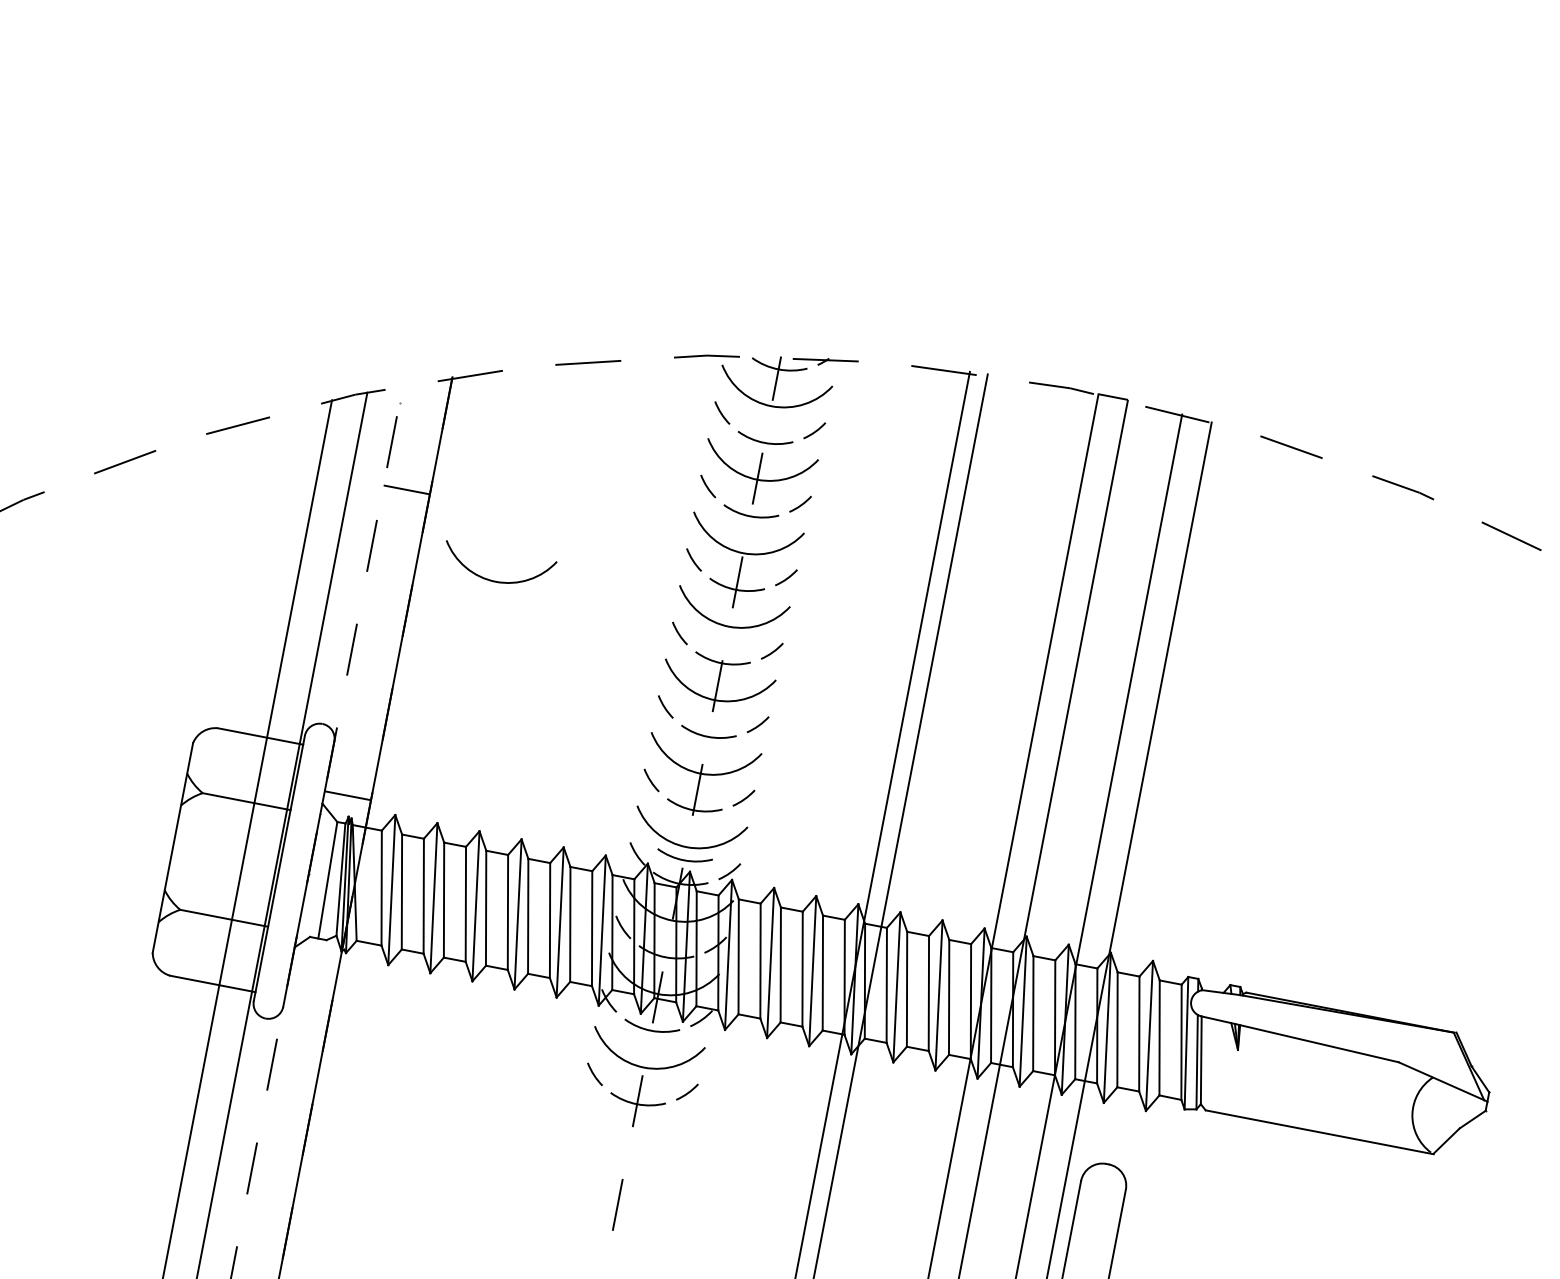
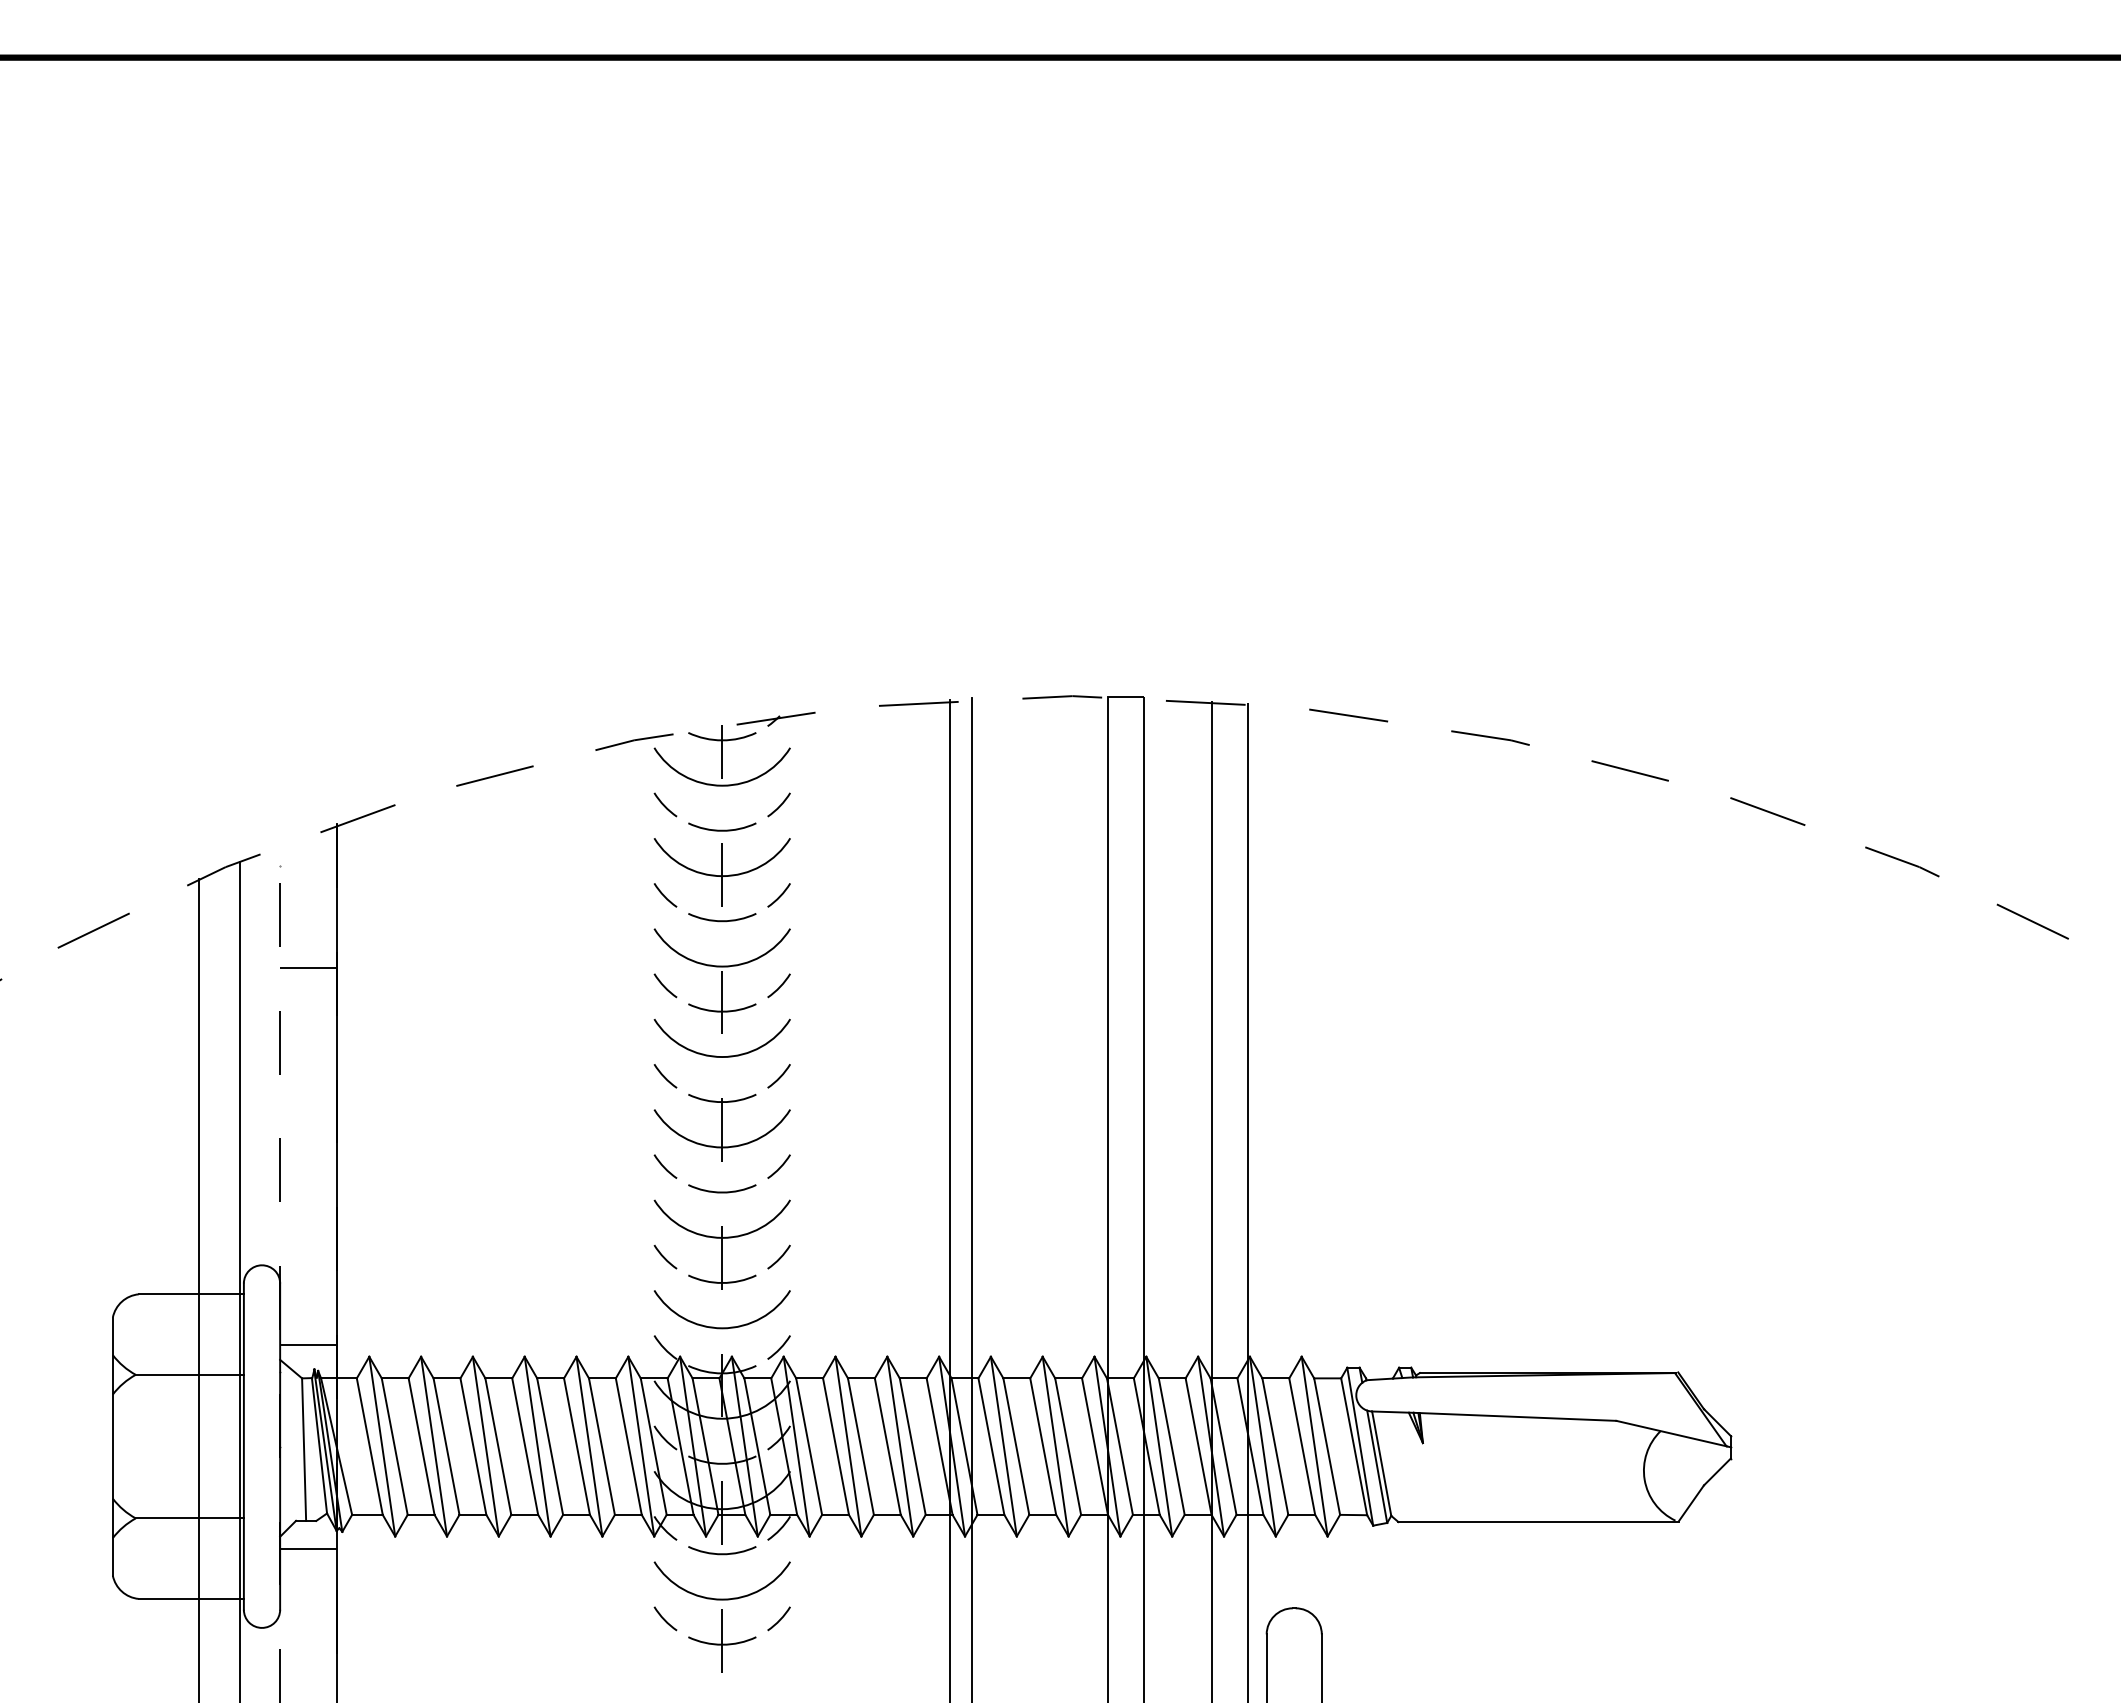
arc: (491, 579) -> (429, 1055), removed
arc: (684, 859) -> (722, 1343), removed
line: (315, 961) -> (308, 1548), added

